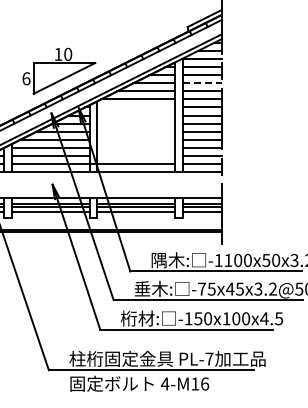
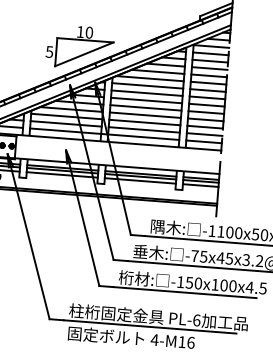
text: (26, 78) -> (49, 51), 6 -> 5
line: (202, 83) -> (209, 68), dashed -> solid
line: (136, 107) -> (147, 85), added
line: (136, 115) -> (147, 93), added
line: (136, 123) -> (146, 100), added
line: (136, 131) -> (146, 107), added
line: (136, 139) -> (145, 115), added
line: (136, 147) -> (145, 122), added
line: (136, 155) -> (144, 129), added
text: (209, 358) -> (196, 319), PL-7 -> PL-6

